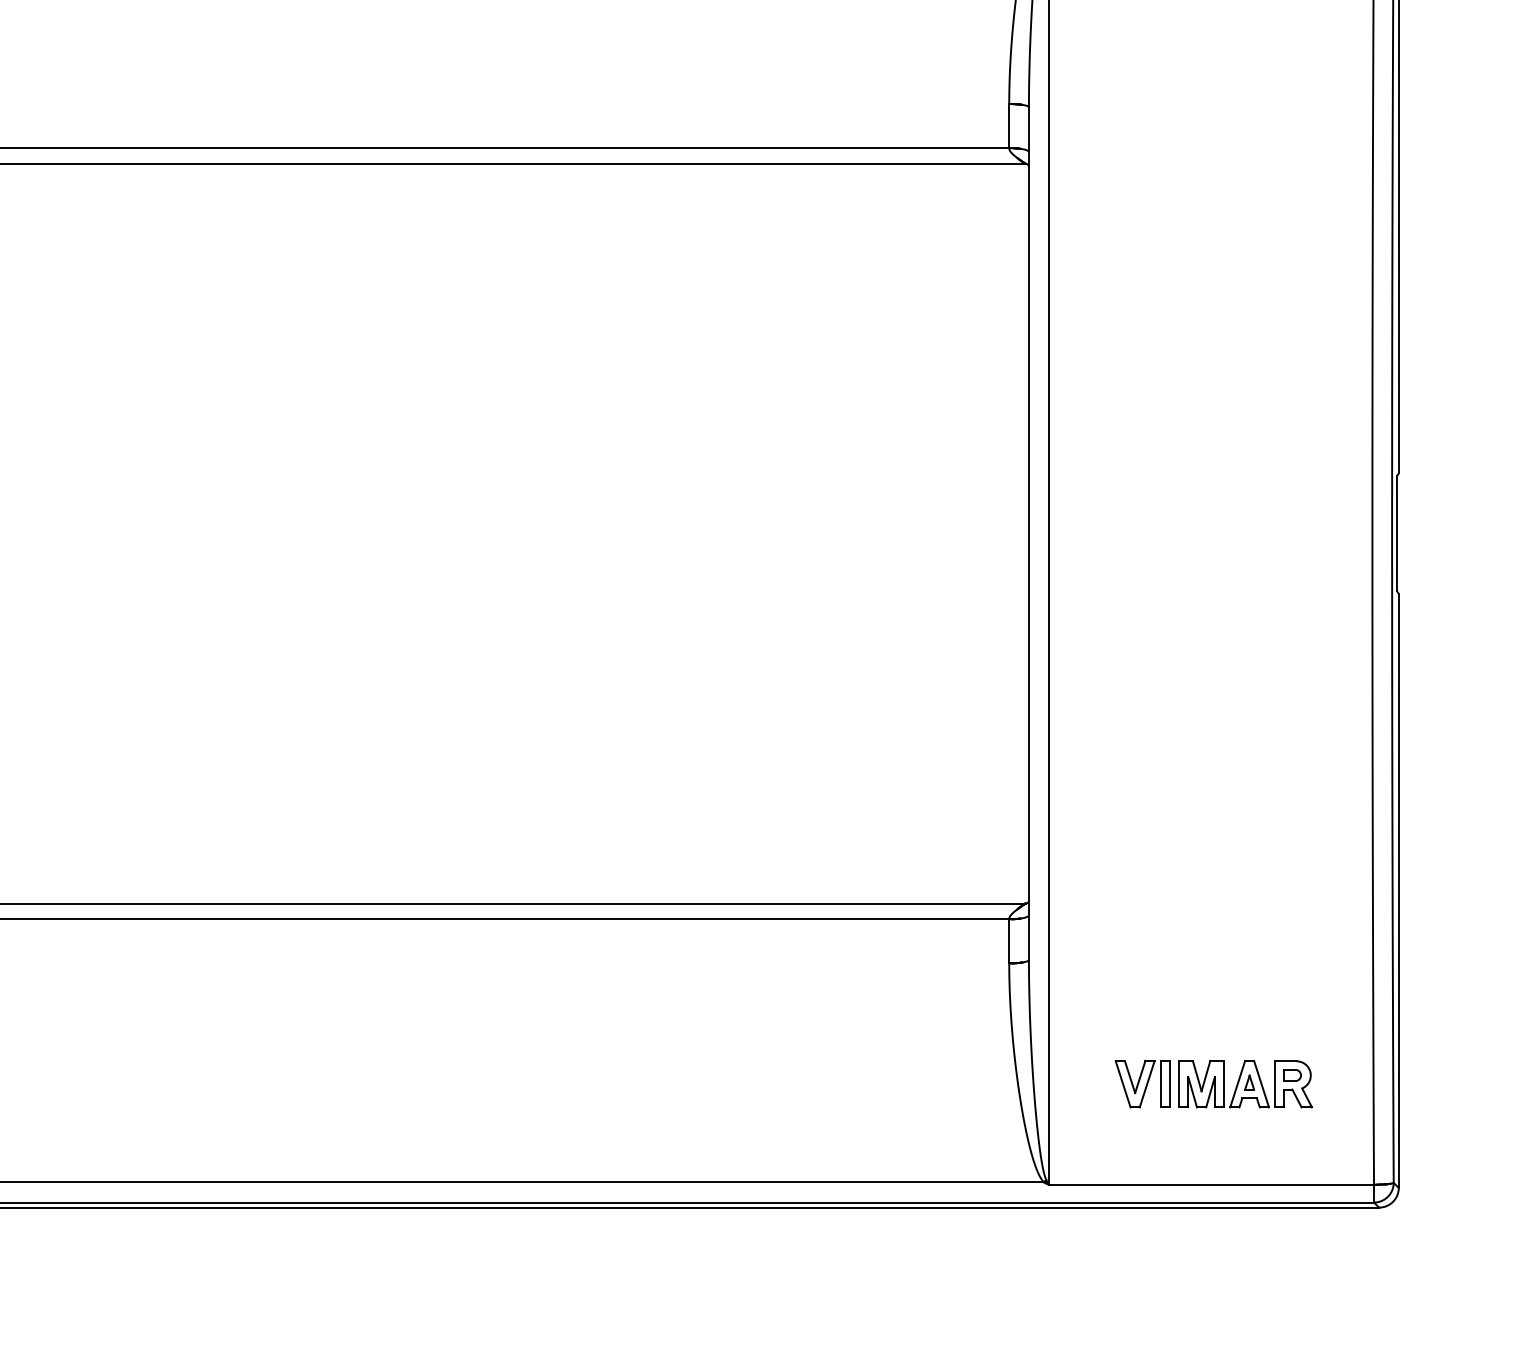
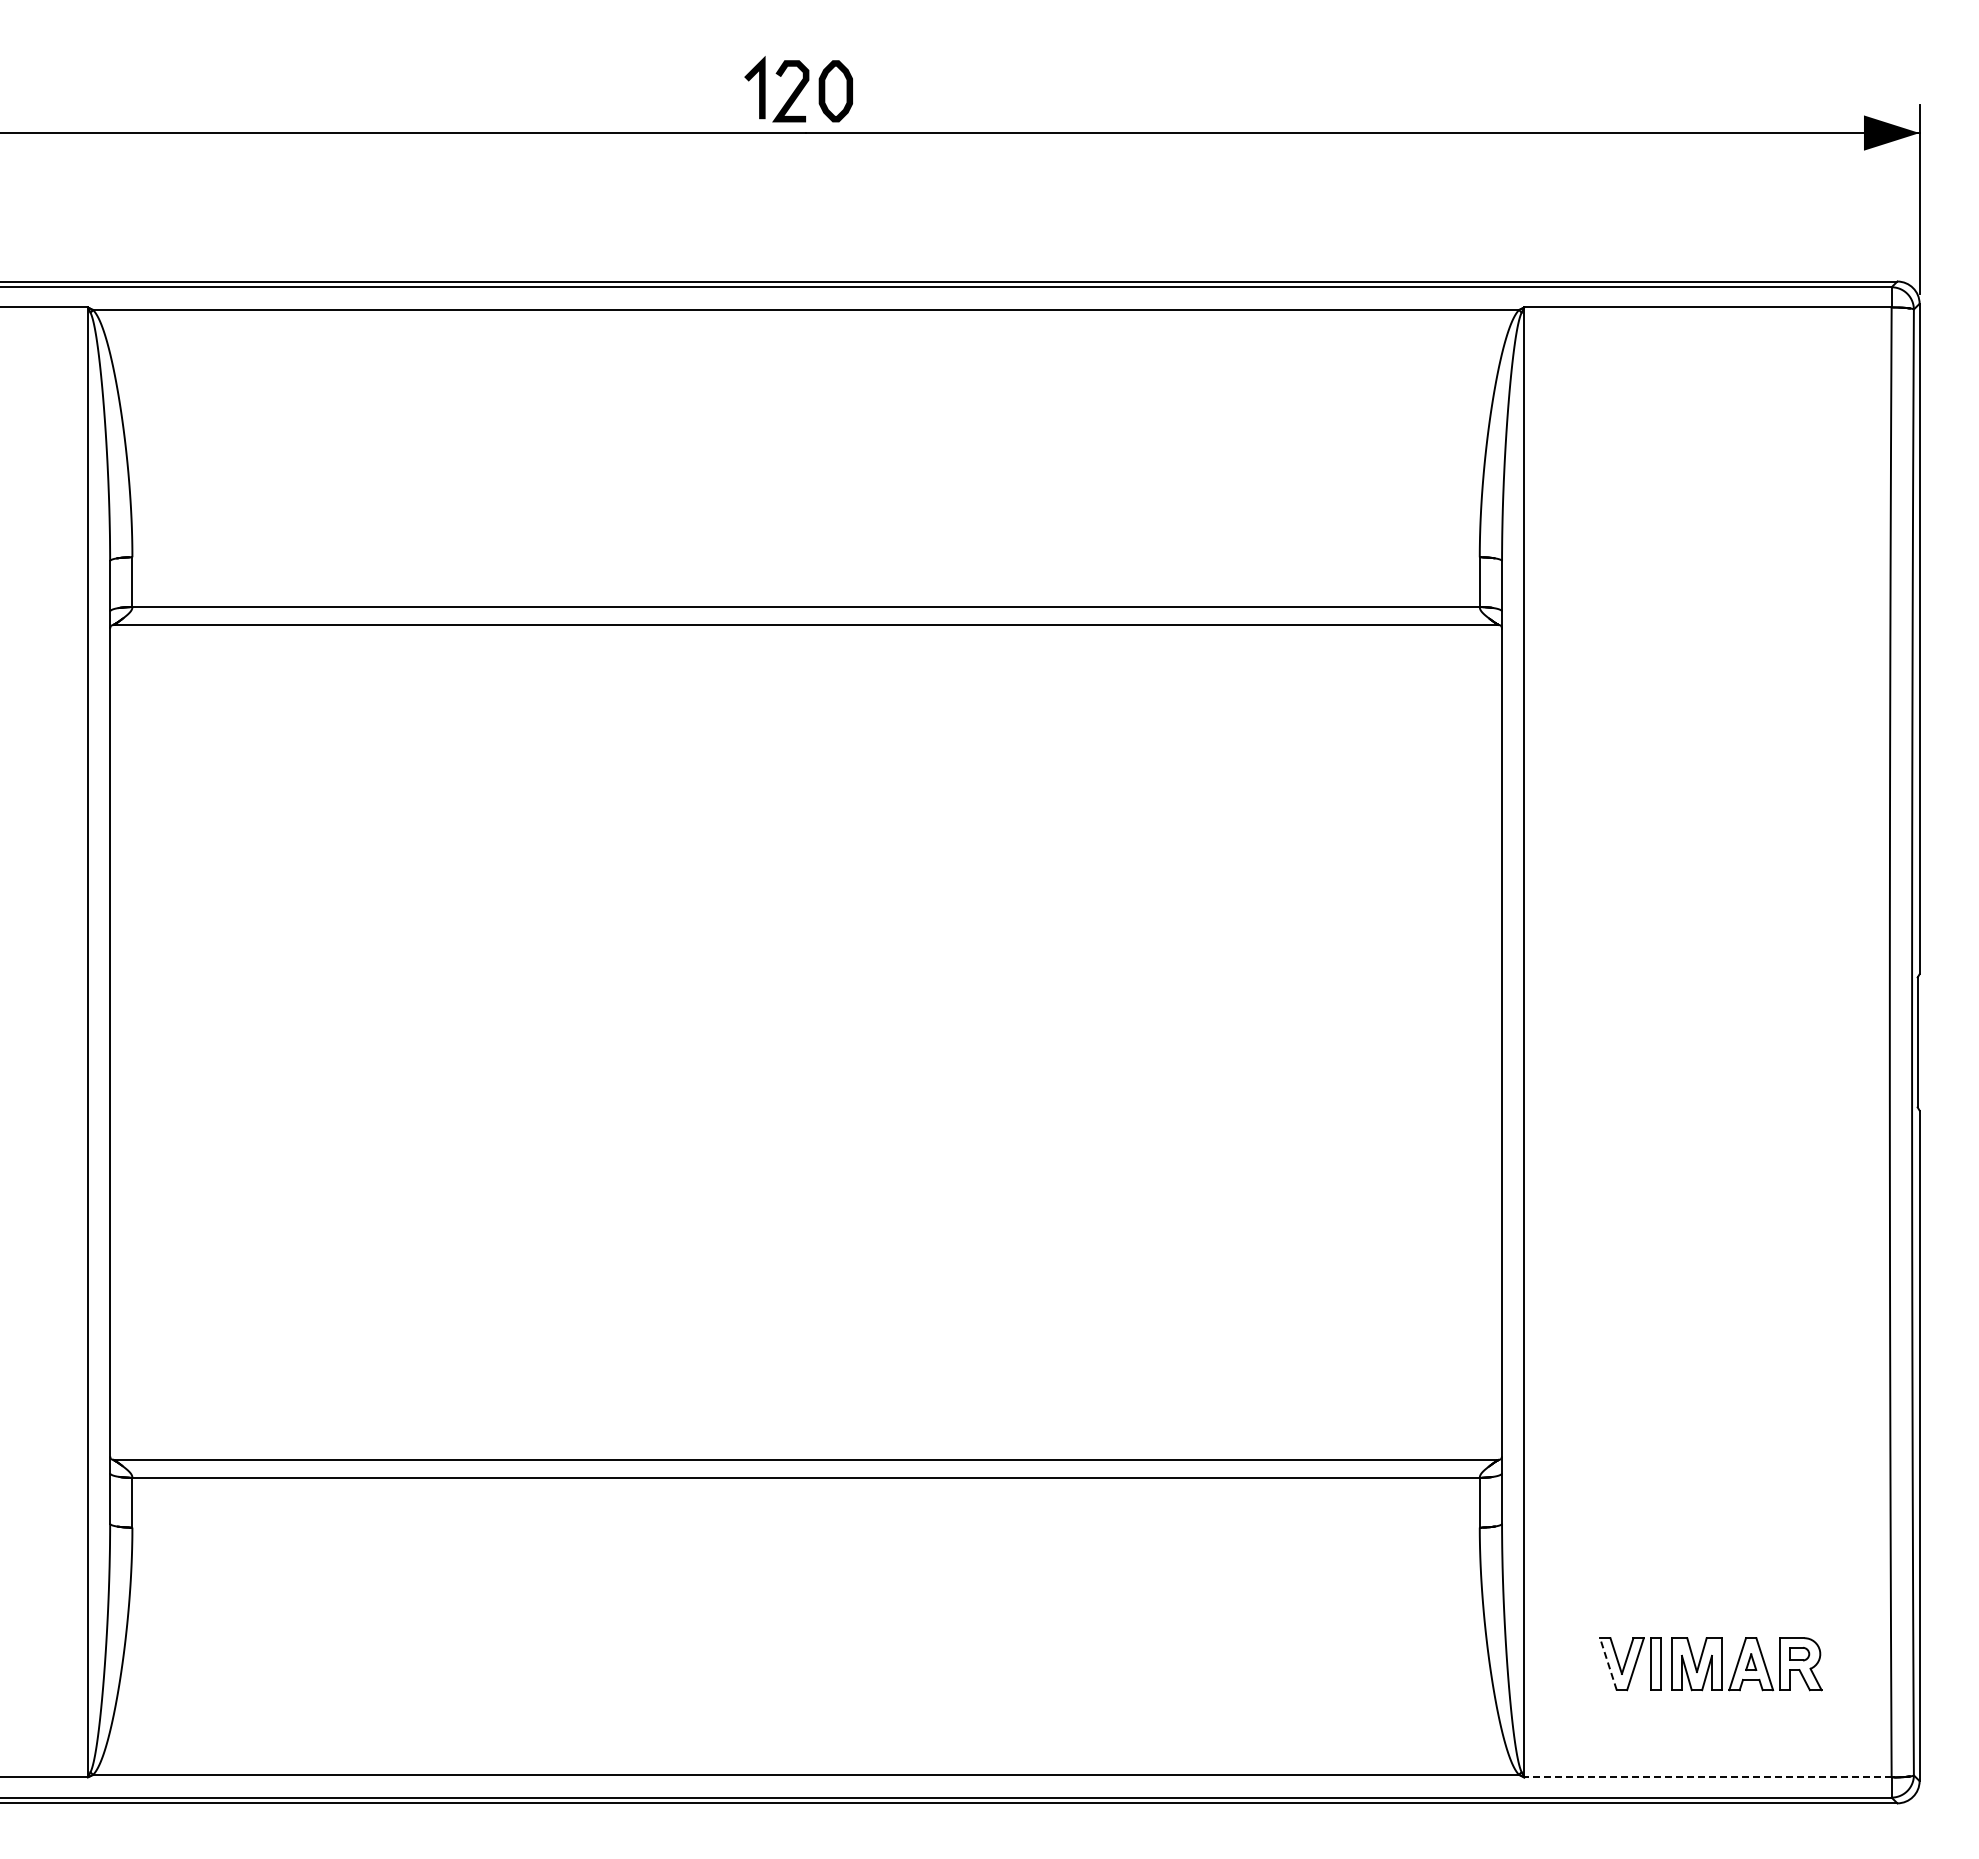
line: (1123, 1083) -> (1608, 1663), solid -> dashed
line: (1210, 1184) -> (1707, 1777), solid -> dashed

